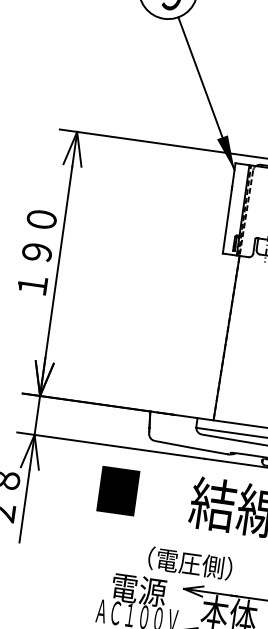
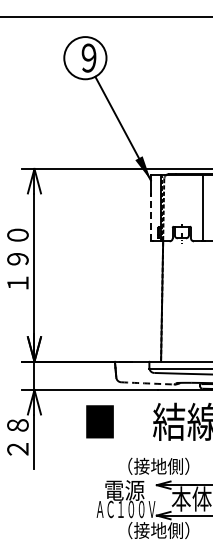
line: (227, 219) -> (150, 216), solid -> dashed
arc: (190, 447) -> (147, 383), solid -> dashed
text: (179, 560) -> (150, 465), （電圧側） -> （接地側）

